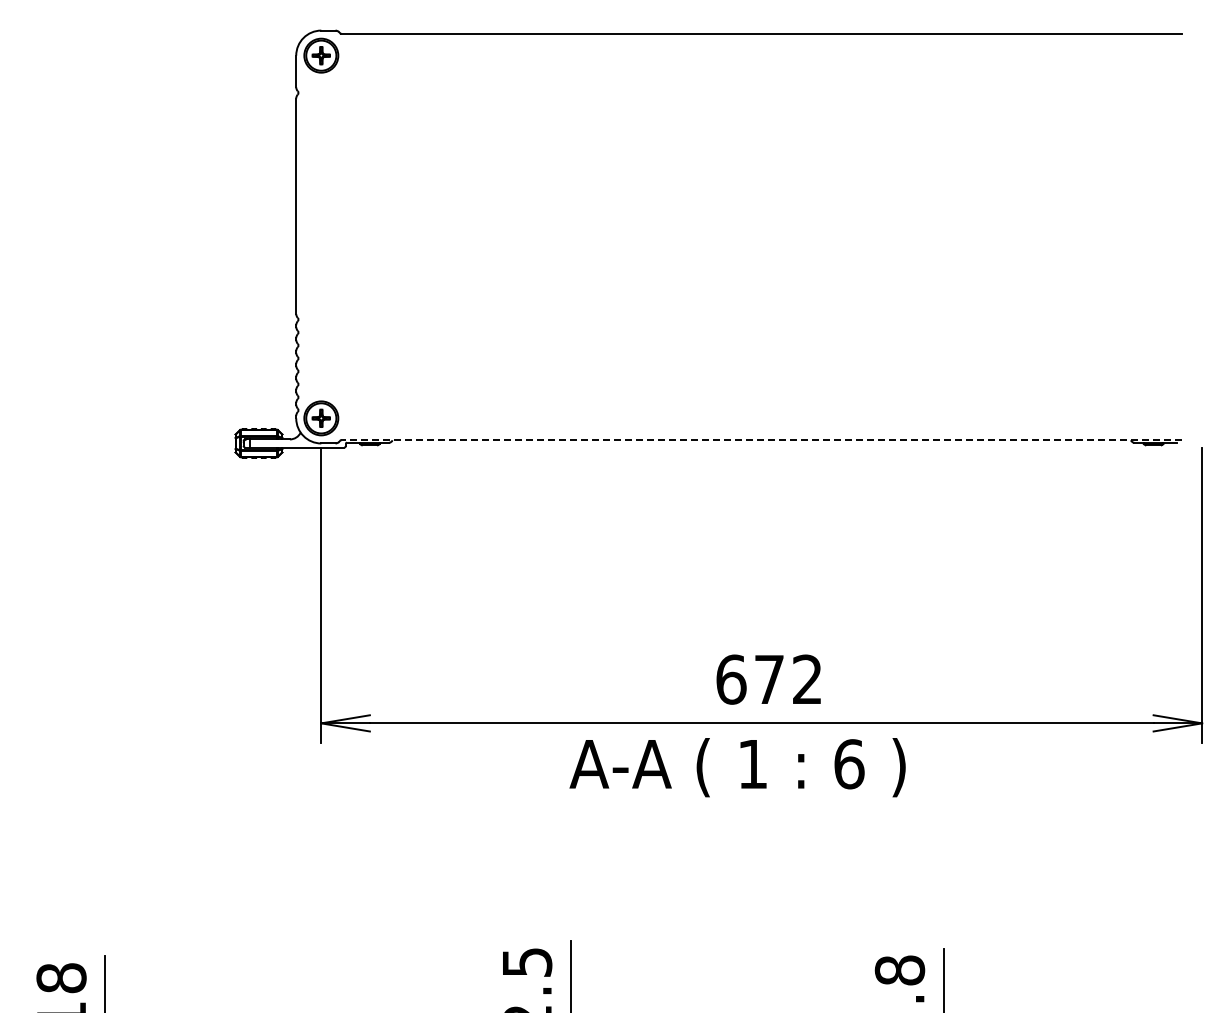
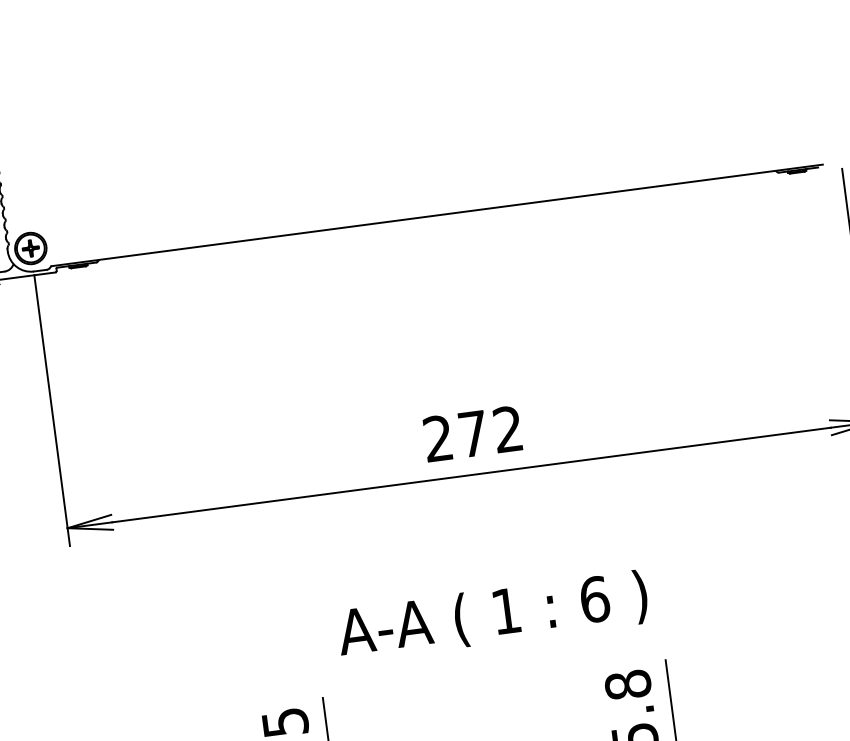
line: (761, 440) -> (437, 215), dashed -> solid
text: (731, 679) -> (438, 438), 672 -> 272
text: (737, 767) -> (492, 616), moved

